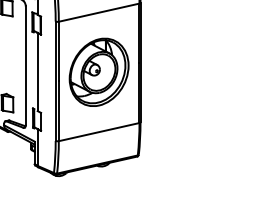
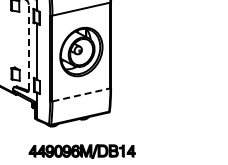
line: (25, 64) -> (28, 46), solid -> dashed
line: (99, 131) -> (81, 94), solid -> dashed

